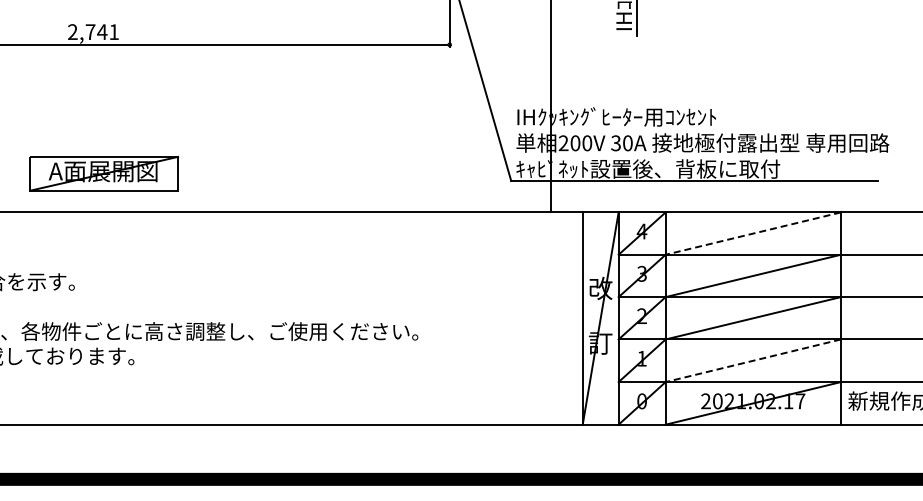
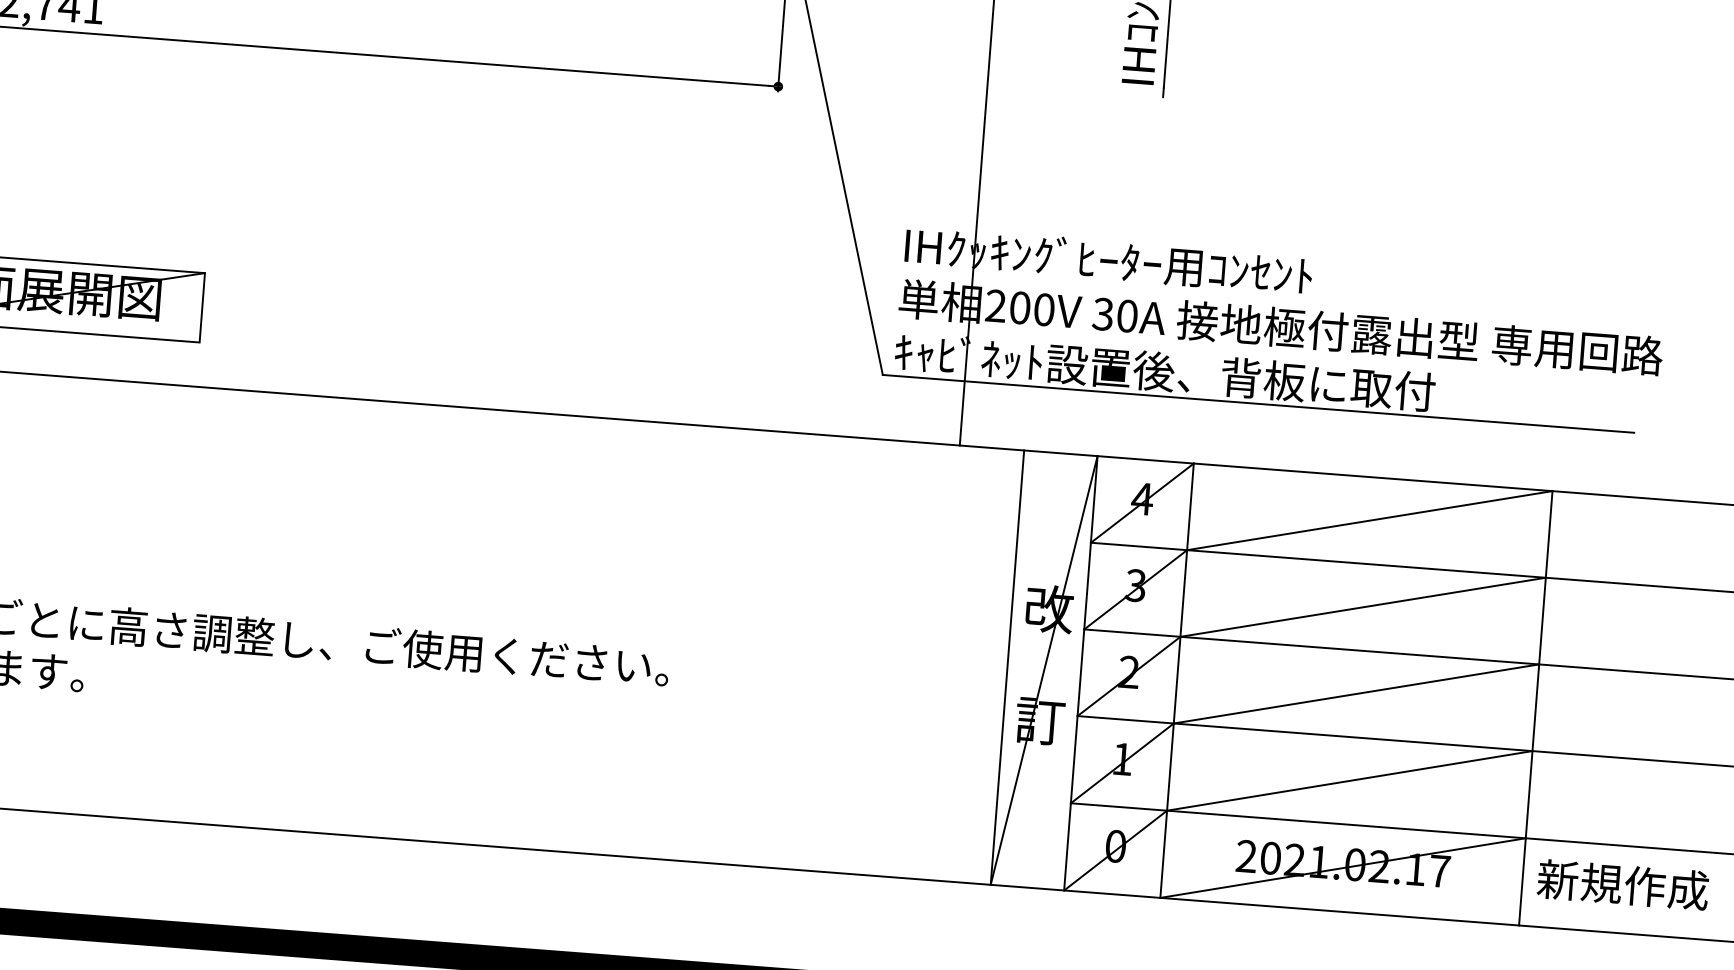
line: (752, 233) -> (1368, 520), dashed -> solid
line: (752, 360) -> (1348, 780), dashed -> solid

